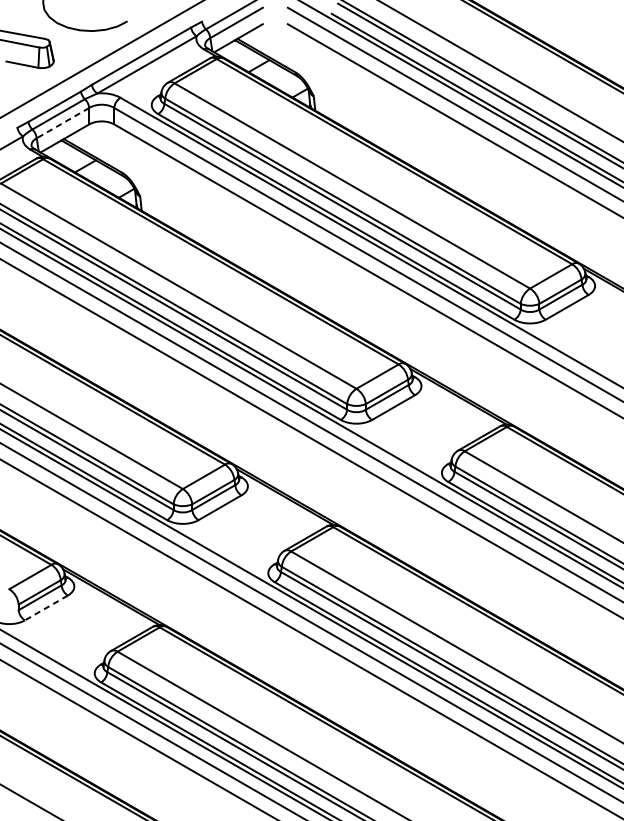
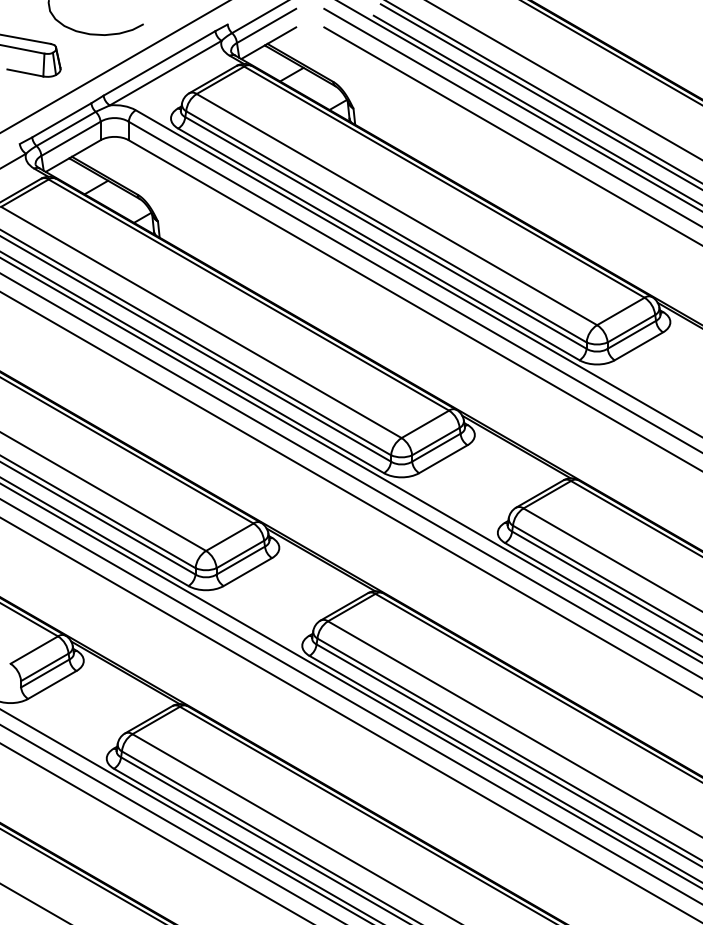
line: (62, 123) -> (70, 139), dashed -> solid
line: (46, 607) -> (52, 684), dashed -> solid

